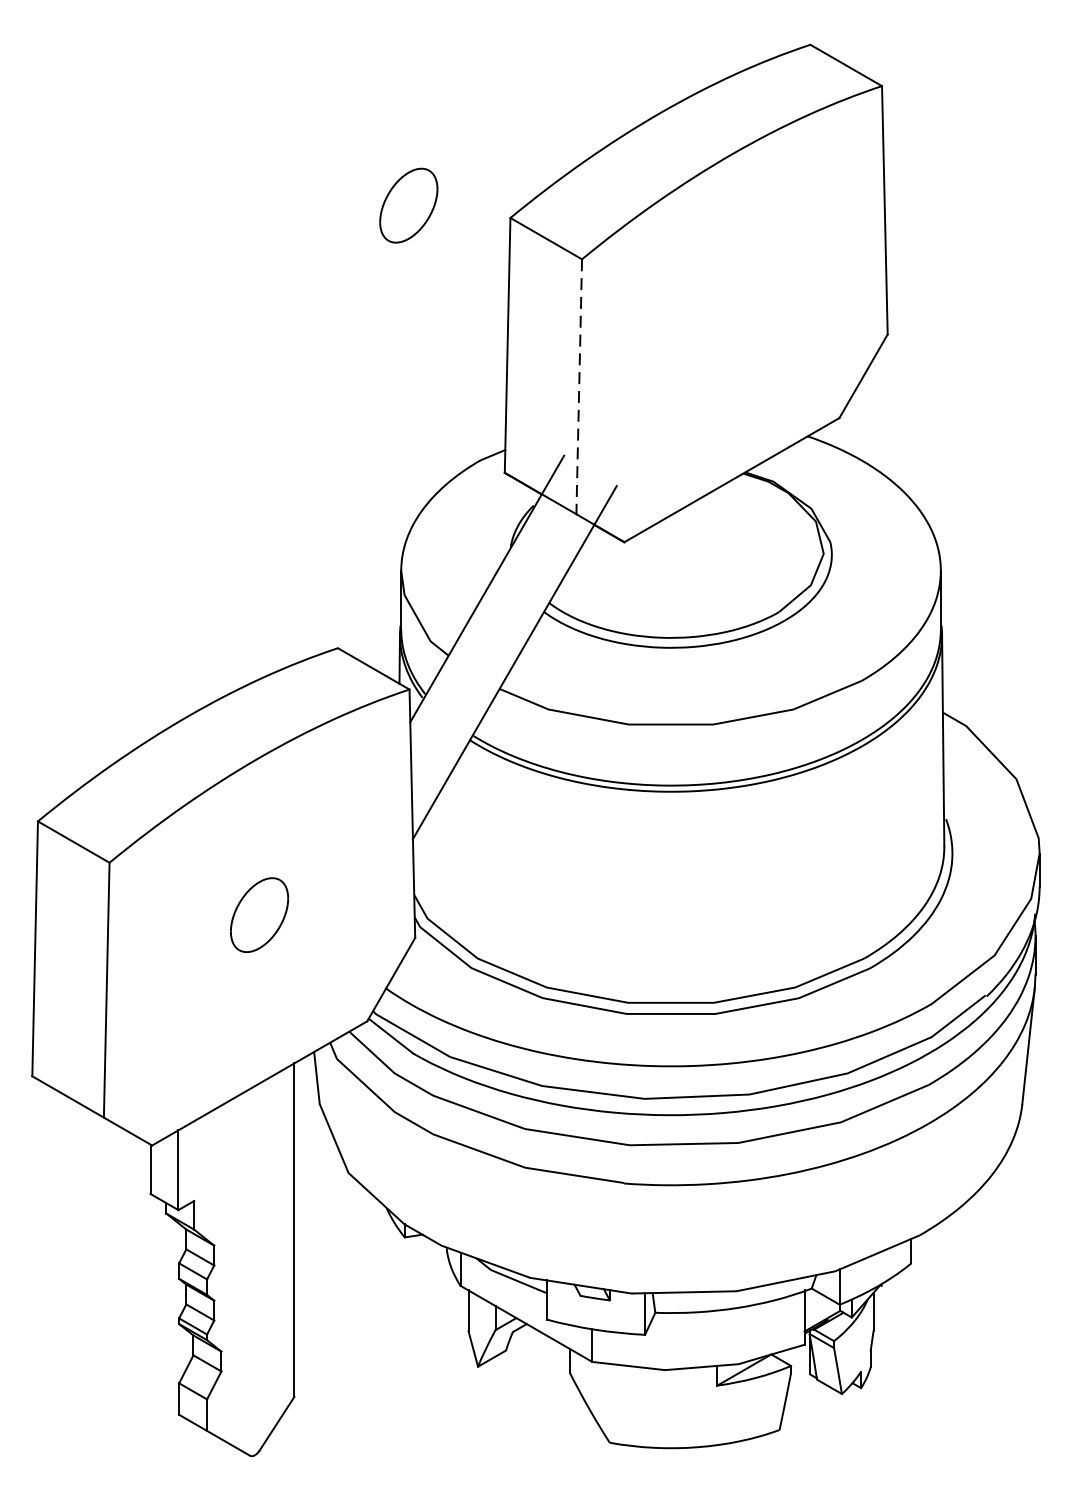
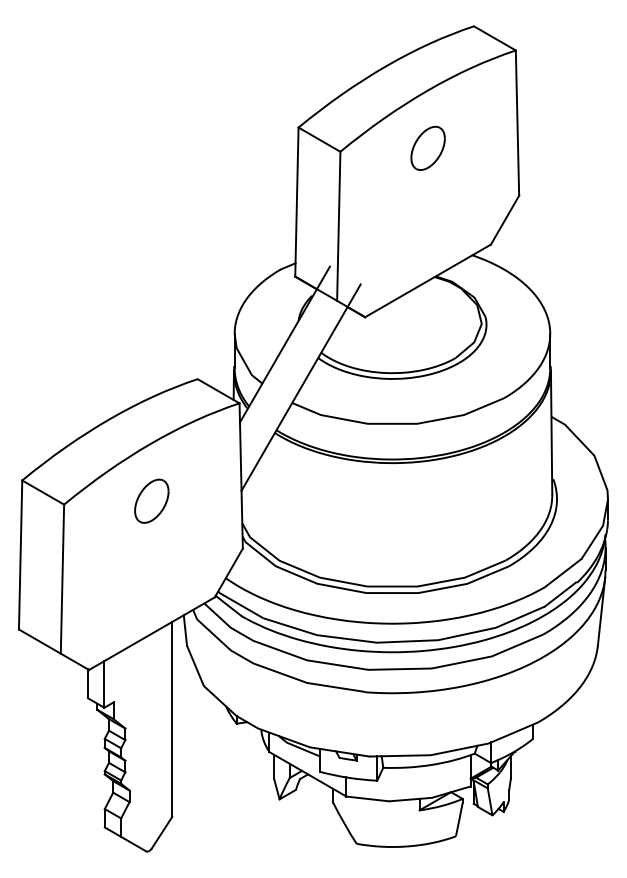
part: (407, 204) -> (427, 147), moved
line: (578, 387) -> (338, 226), dashed -> solid
part: (258, 913) -> (151, 500), moved

